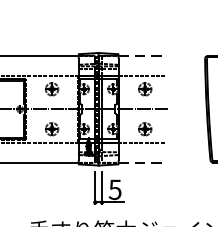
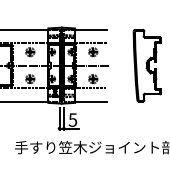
line: (141, 55) -> (90, 29), dashed -> solid
line: (141, 162) -> (90, 101), dashed -> solid

